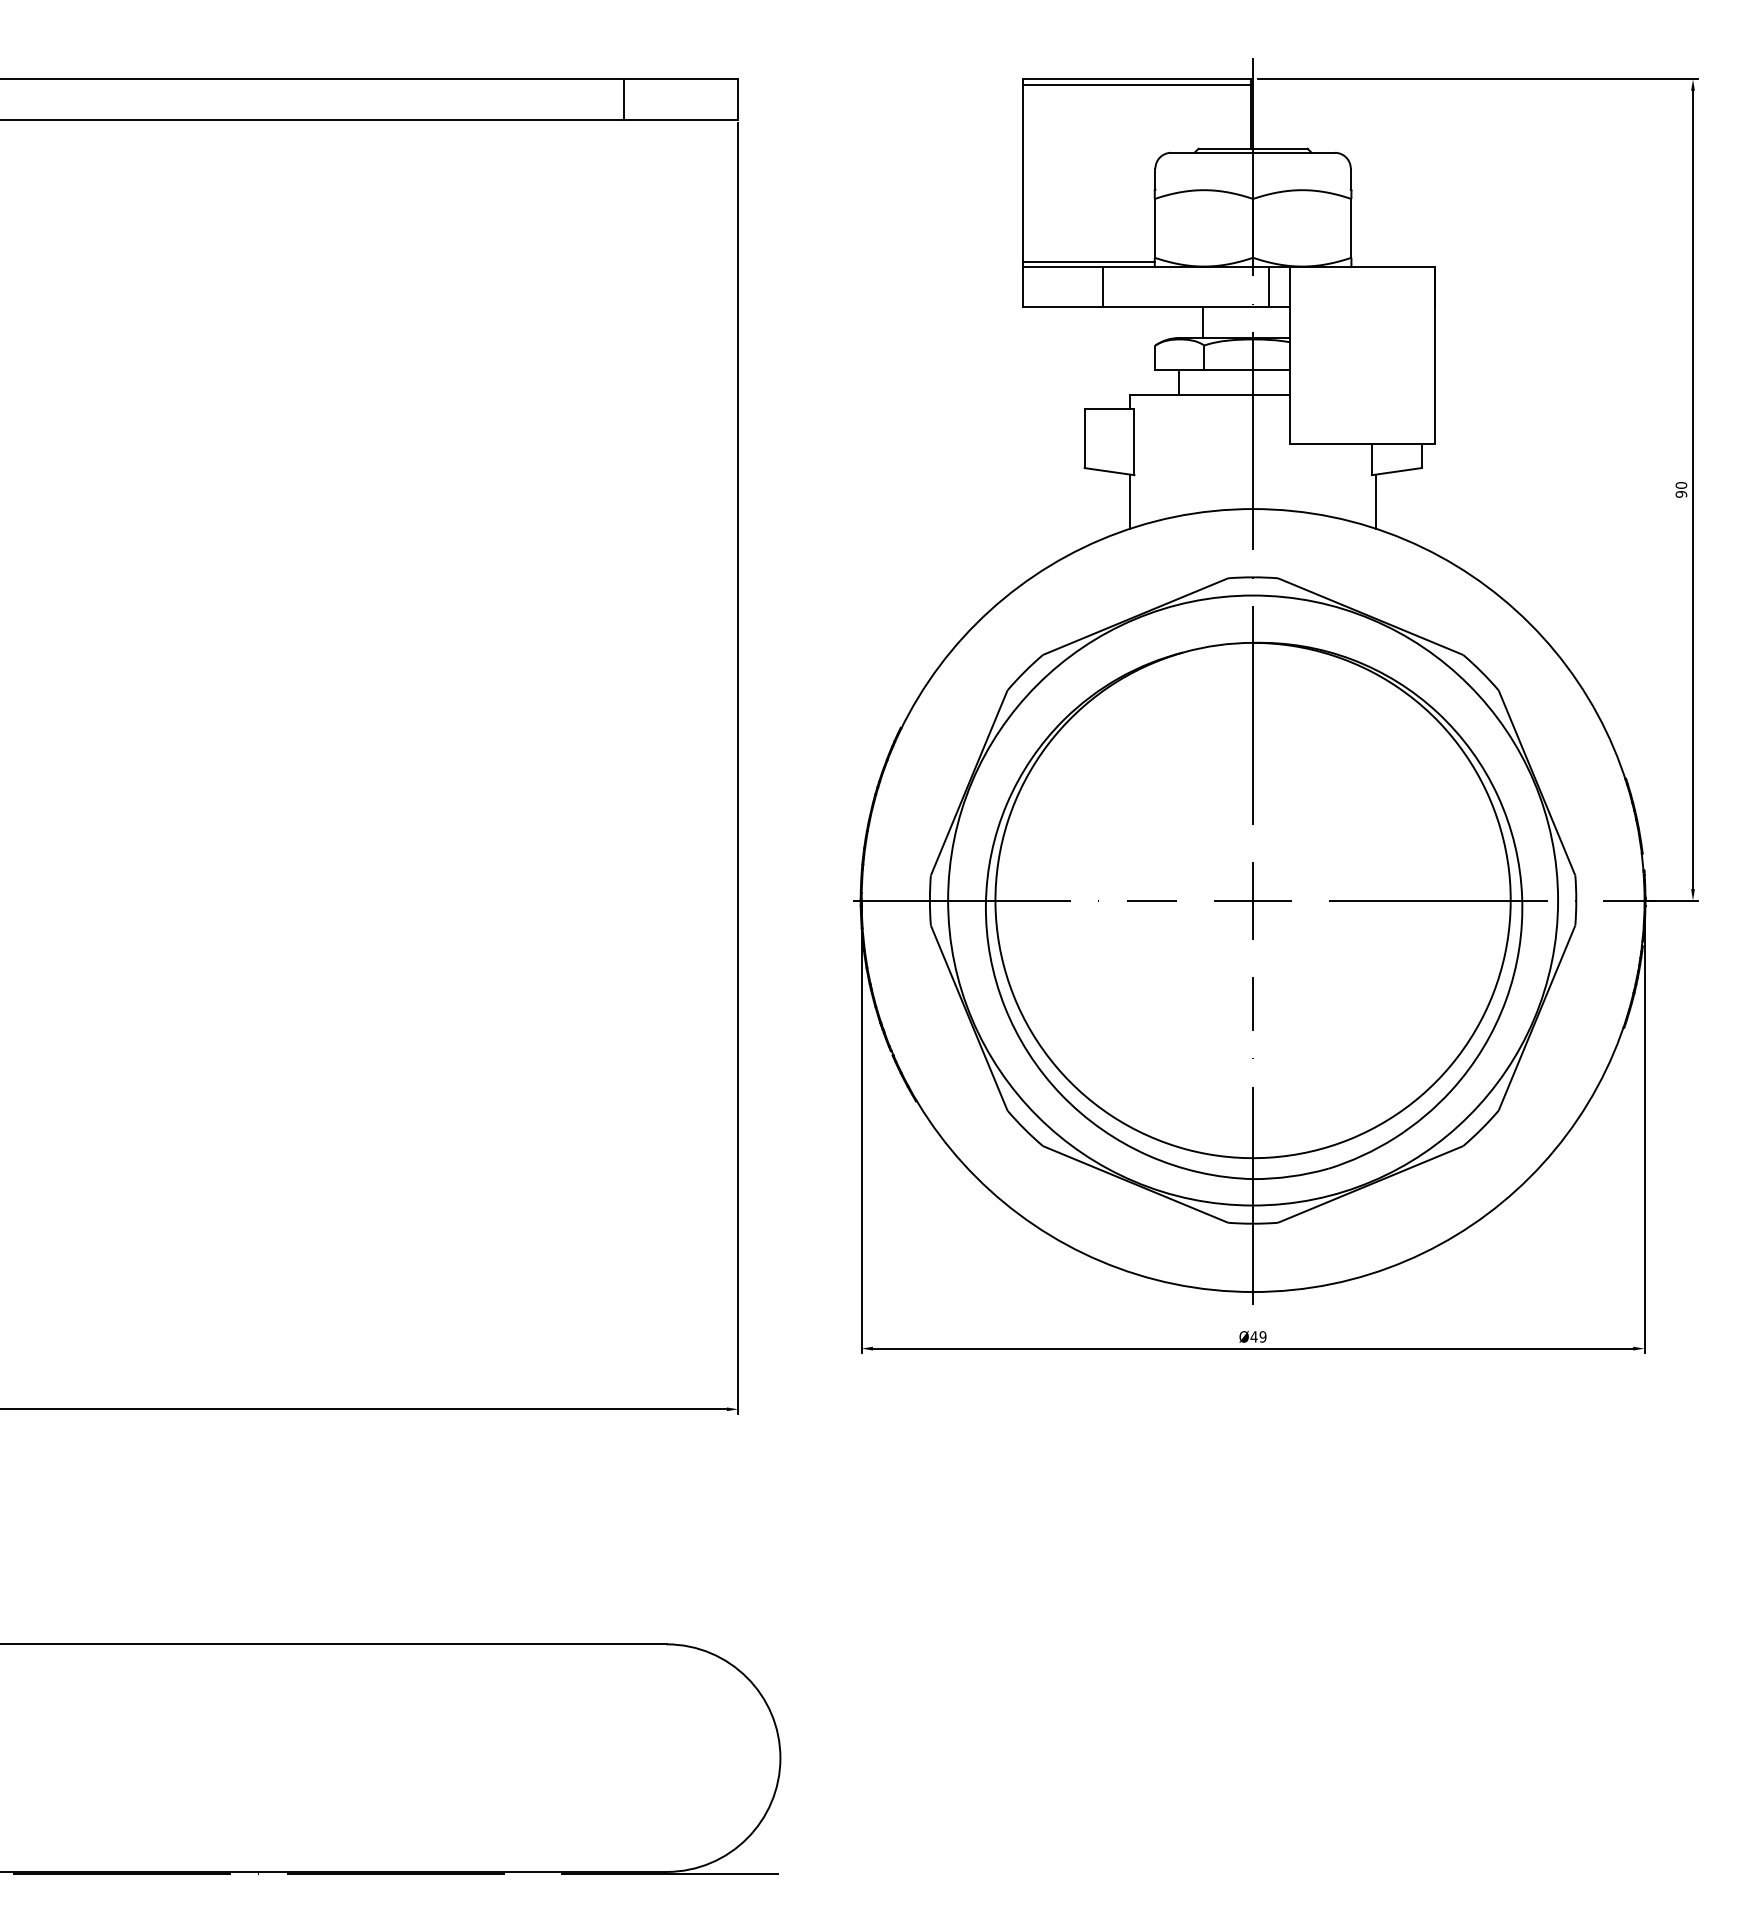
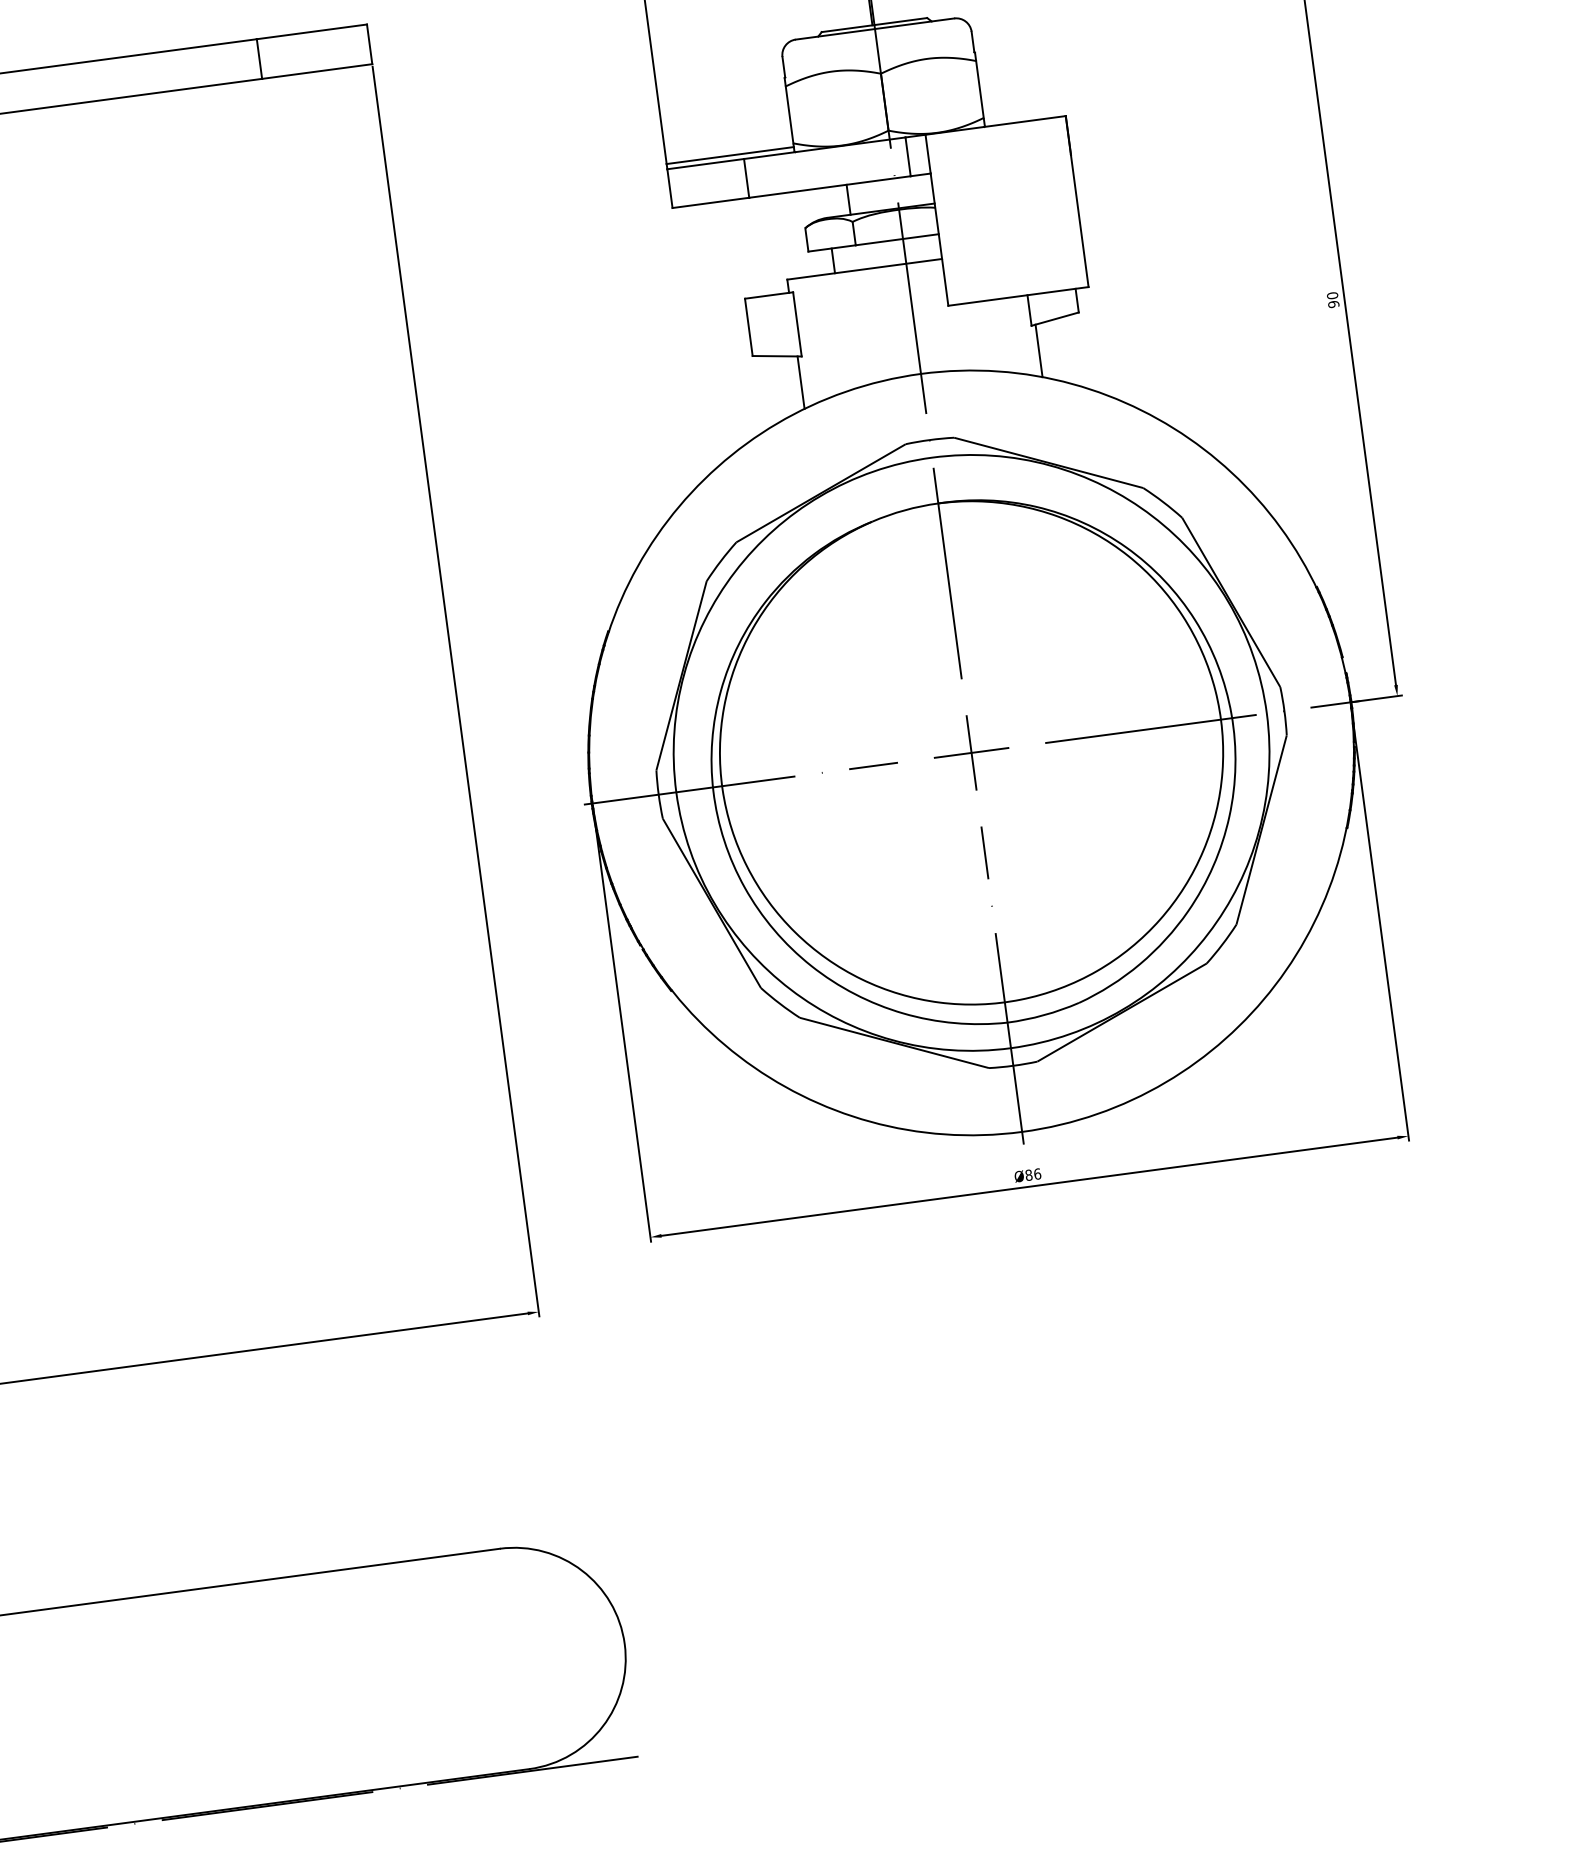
text: (1258, 1336) -> (1033, 1174), Ø49 -> Ø86

